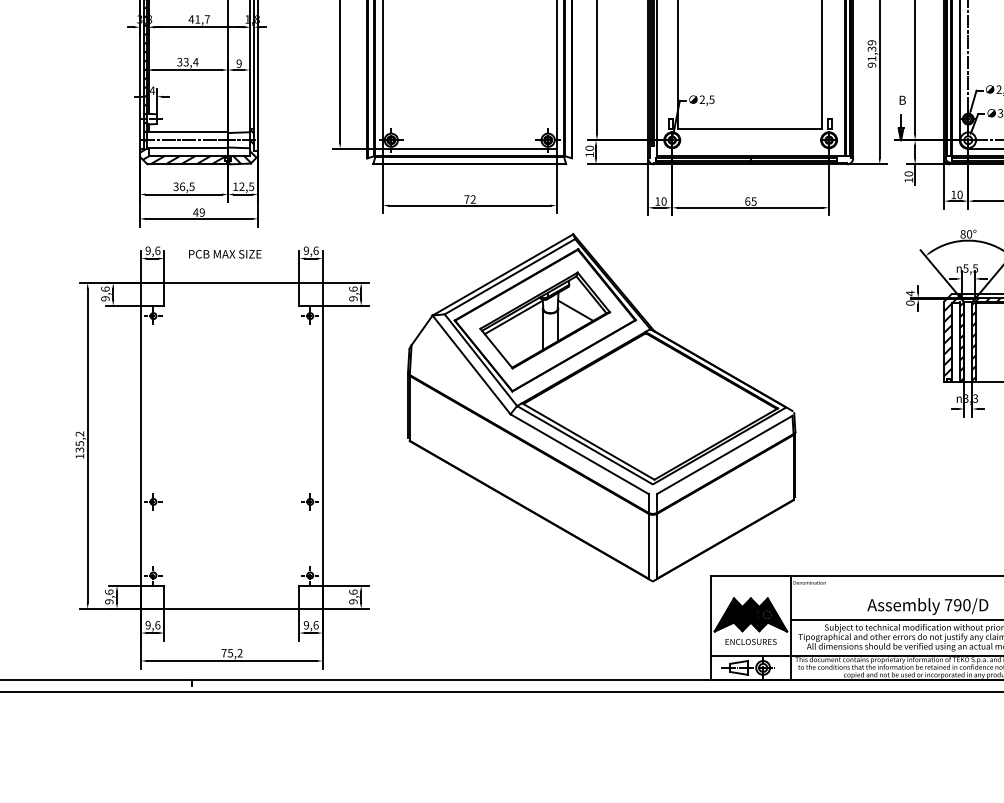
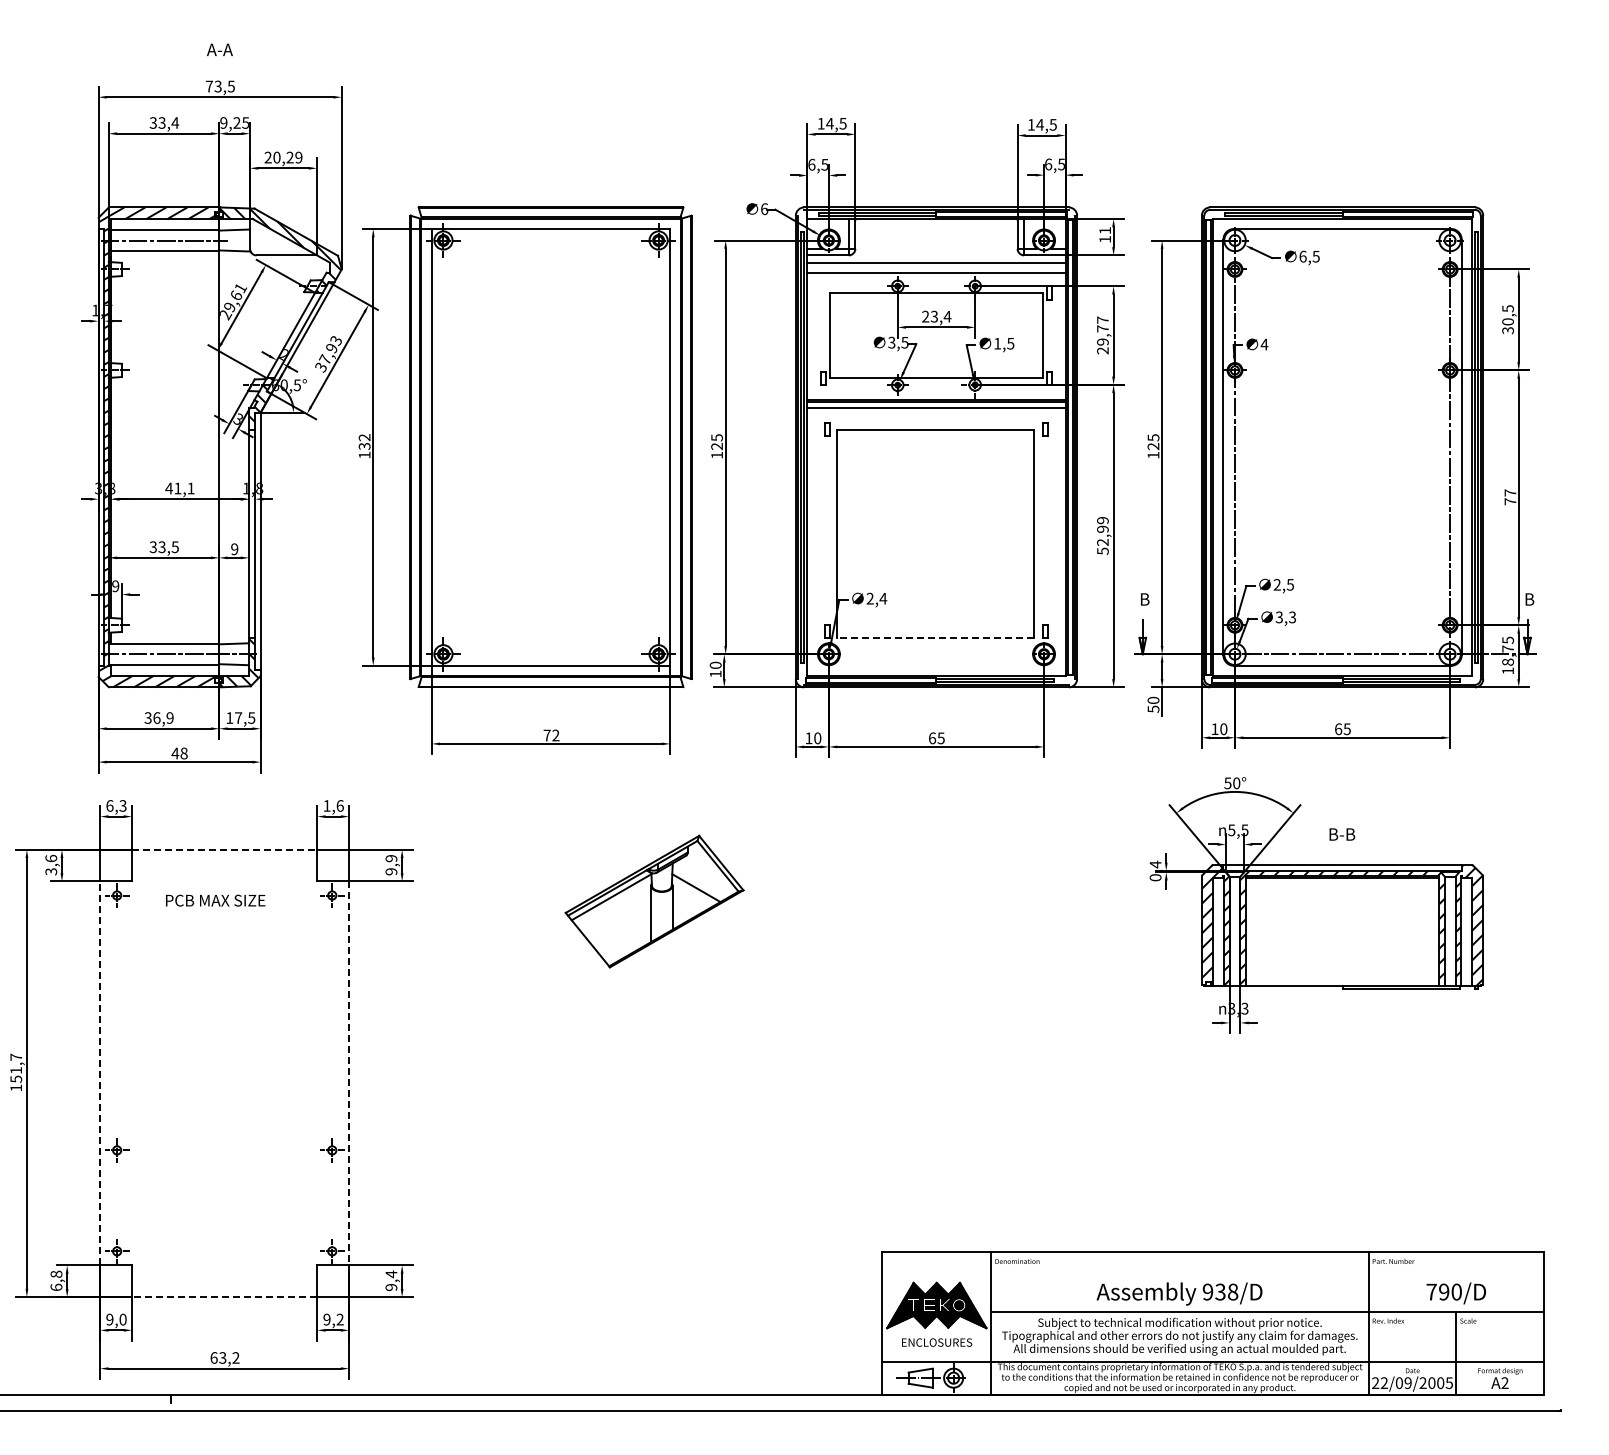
text: (206, 19) -> (190, 488), 41,7 -> 41,1
text: (871, 56) -> (1102, 539), 91,39 -> 52,99
text: (196, 62) -> (175, 547), 33,4 -> 33,5
text: (152, 90) -> (115, 586), 4 -> 9
text: (712, 99) -> (883, 598), 2,5 -> 2,4
line: (749, 128) -> (934, 638), solid -> dashed
text: (908, 179) -> (1153, 708), 10 -> 50
text: (191, 186) -> (169, 717), 36,5 -> 36,9
text: (241, 186) -> (238, 717), 12,5 -> 17,5
text: (201, 212) -> (183, 753), 49 -> 48
text: (962, 234) -> (1227, 783), 80° -> 50°
text: (152, 250) -> (116, 805), 9,6 -> 6,3
text: (306, 250) -> (326, 805), 9,6 -> 1,6
text: (225, 254) -> (215, 900), moved
line: (231, 282) -> (224, 849), solid -> dashed
text: (353, 289) -> (391, 858), 9,6 -> 9,9
text: (105, 298) -> (51, 871), 9,6 -> 3,6
part: (601, 407) -> (731, 1021), removed
text: (80, 441) -> (16, 1067), 135,2 -> 151,7
line: (141, 445) -> (100, 1073), solid -> dashed
line: (322, 445) -> (349, 1073), solid -> dashed
text: (353, 592) -> (391, 1274), 9,6 -> 9,4
text: (109, 596) -> (56, 1280), 9,6 -> 6,8
text: (957, 604) -> (1220, 1291), 790/D -> 938/D
line: (231, 609) -> (224, 1297), solid -> dashed
text: (157, 625) -> (122, 1319), 9,6 -> 9,0
text: (315, 625) -> (339, 1319), 9,6 -> 9,2
text: (227, 652) -> (218, 1357), 75,2 -> 63,2

